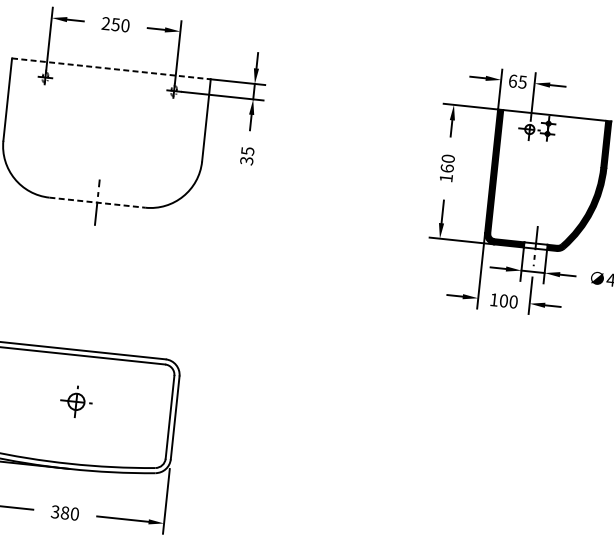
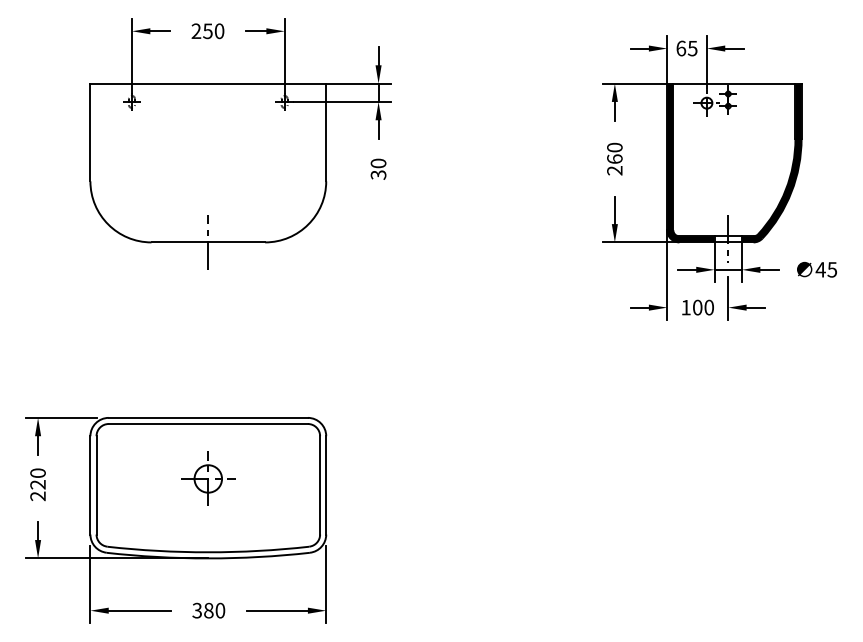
line: (111, 68) -> (208, 83), dashed -> solid
text: (247, 151) -> (378, 163), 35 -> 30
text: (445, 178) -> (614, 170), 160 -> 260
line: (97, 202) -> (208, 242), dashed -> solid
part: (76, 401) -> (208, 478), size x1.43

